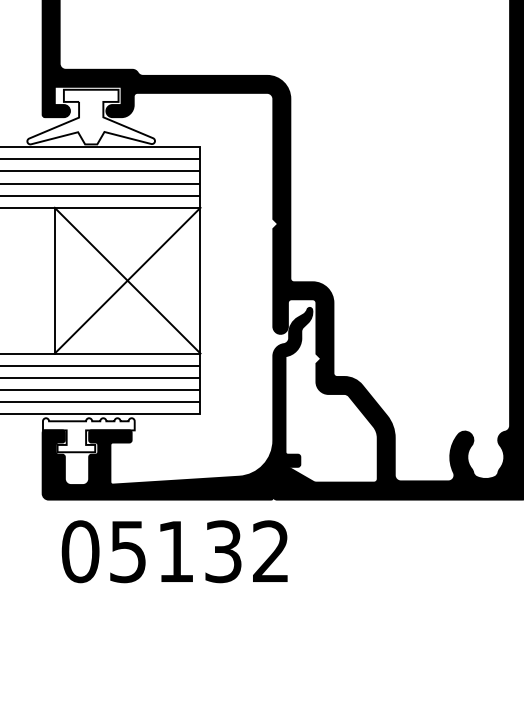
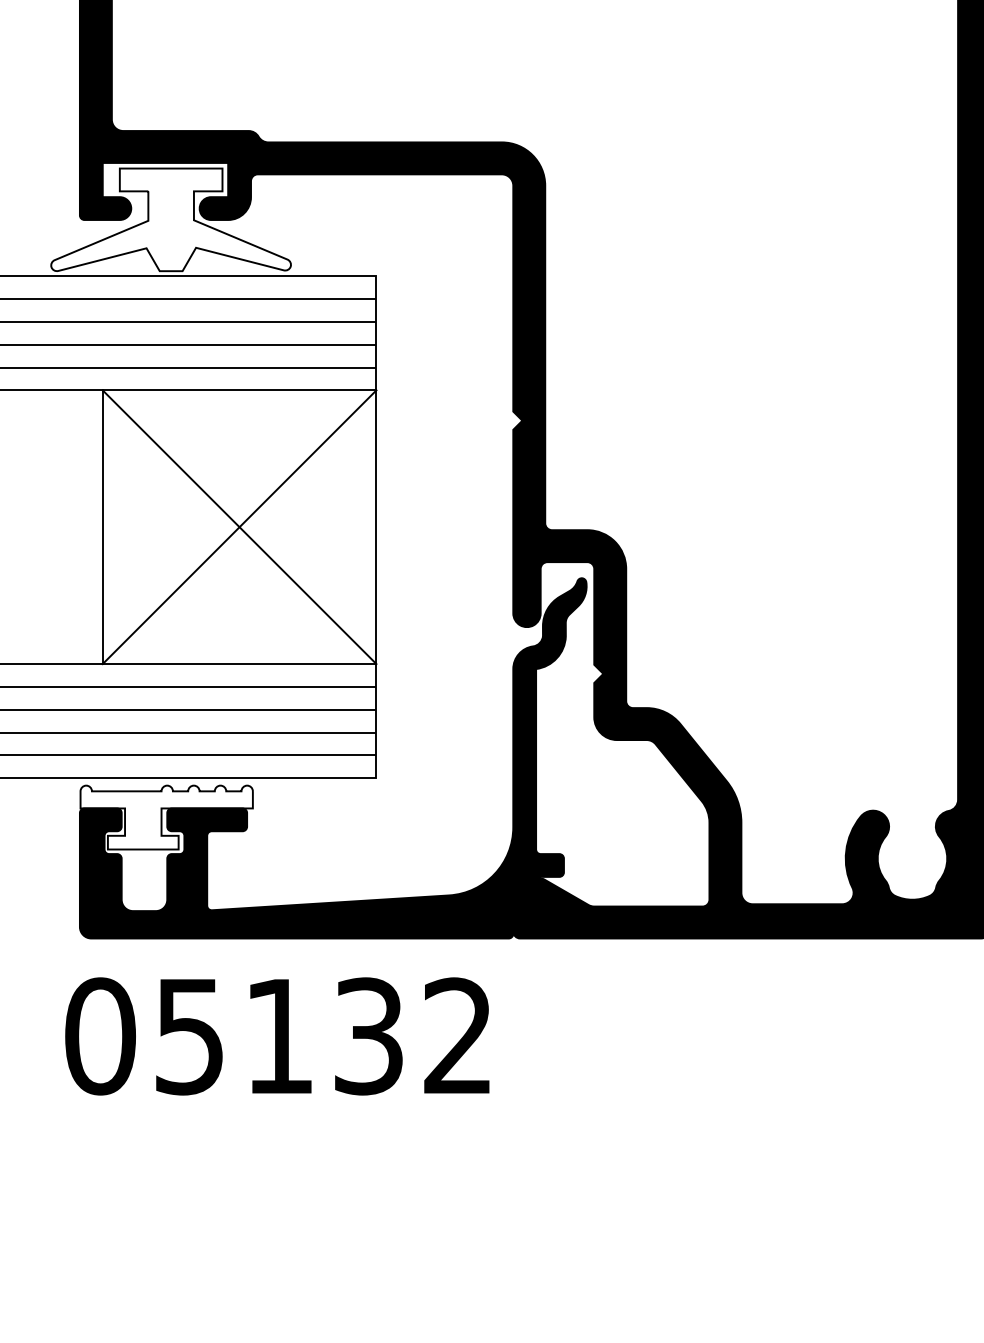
text: (174, 551) -> (276, 1035), moved

